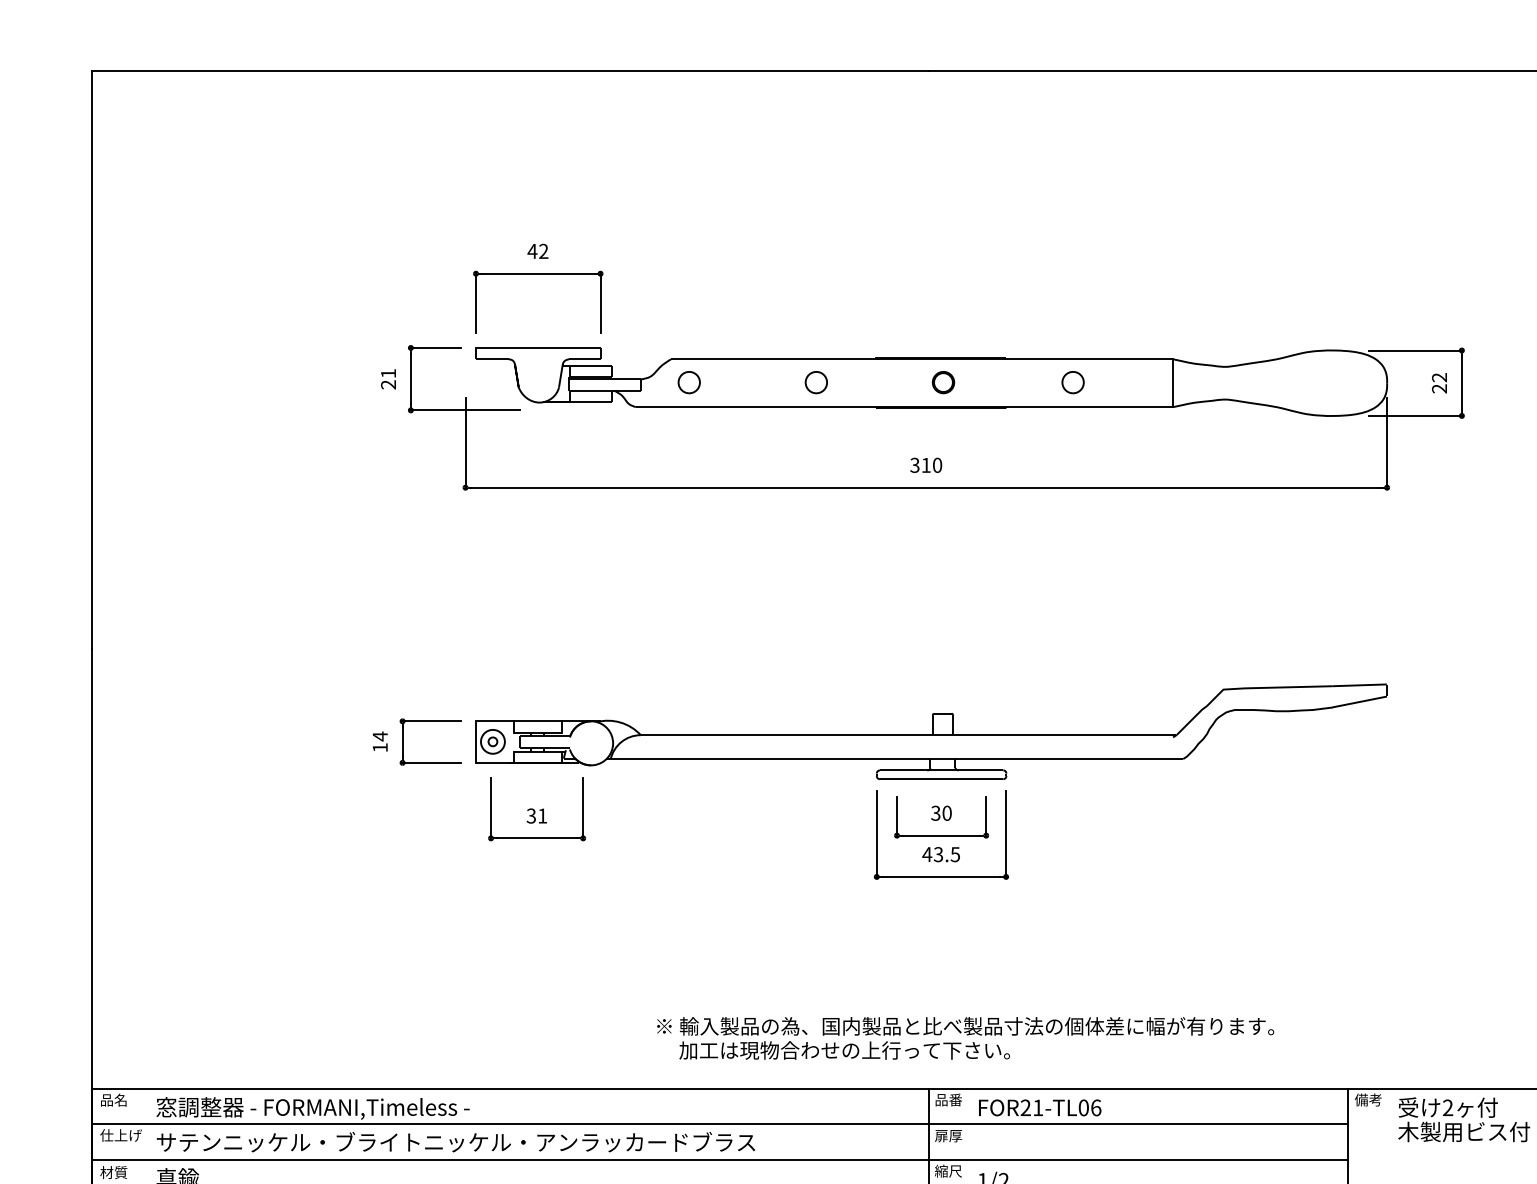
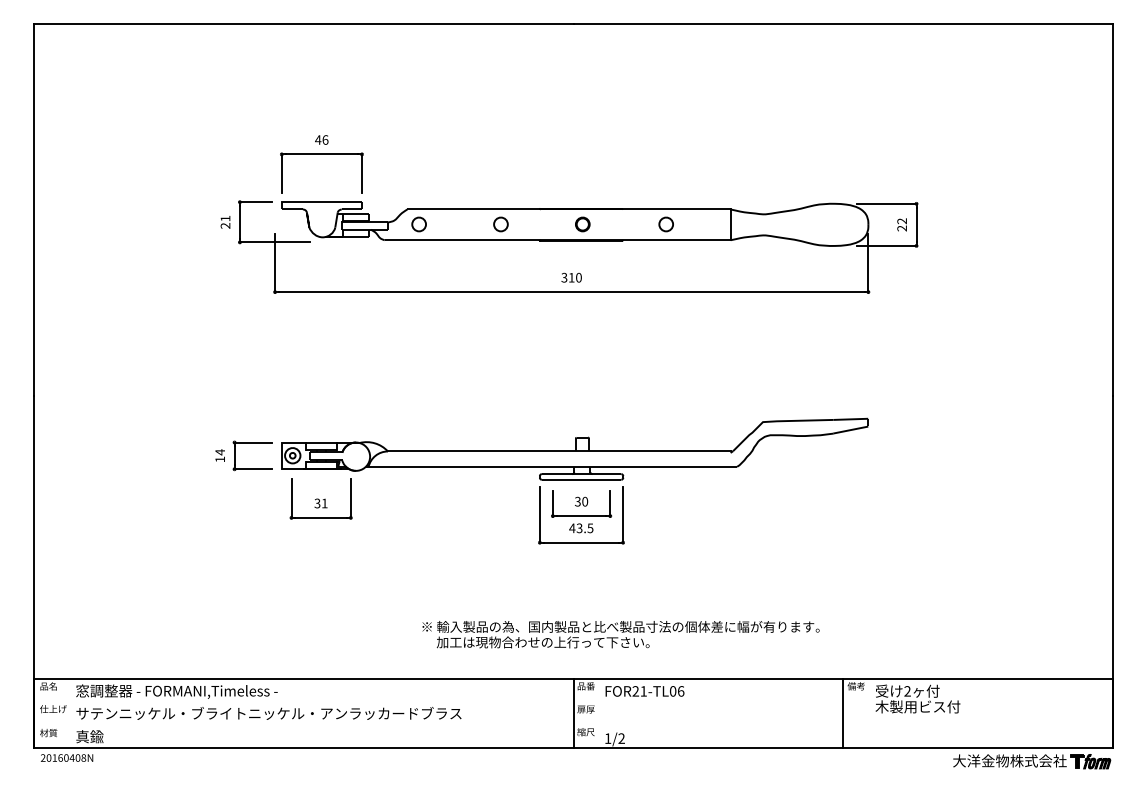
text: (543, 250) -> (325, 139), 42 -> 46
text: (964, 1038) -> (620, 634), moved
line: (719, 1125) -> (438, 702), removed
line: (719, 1159) -> (438, 724), removed

